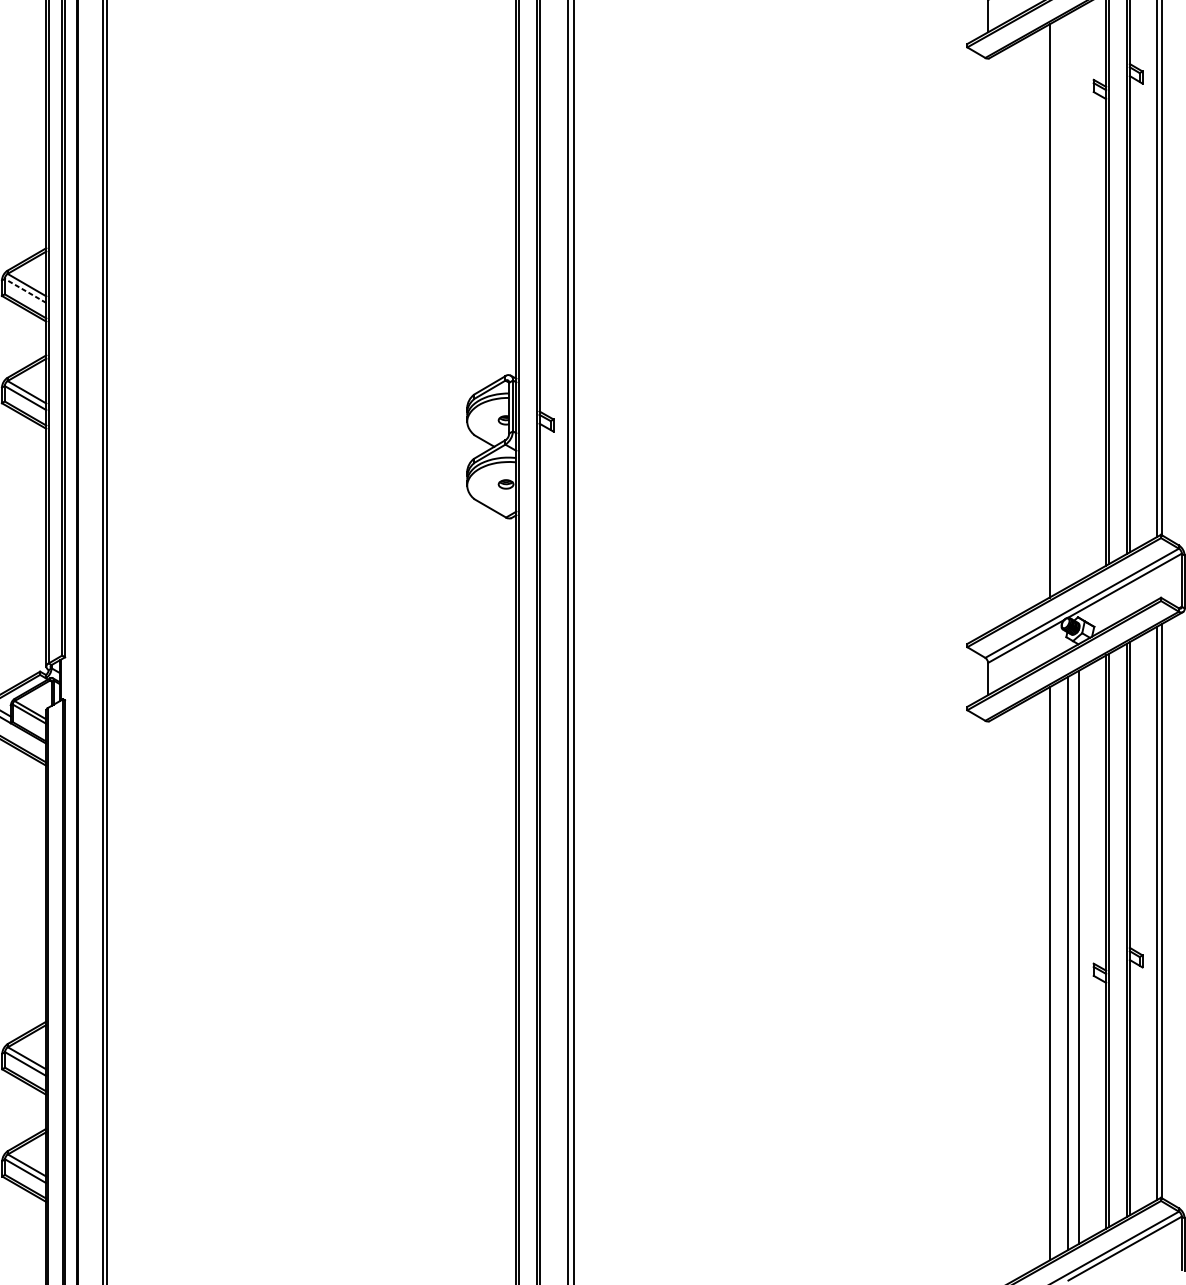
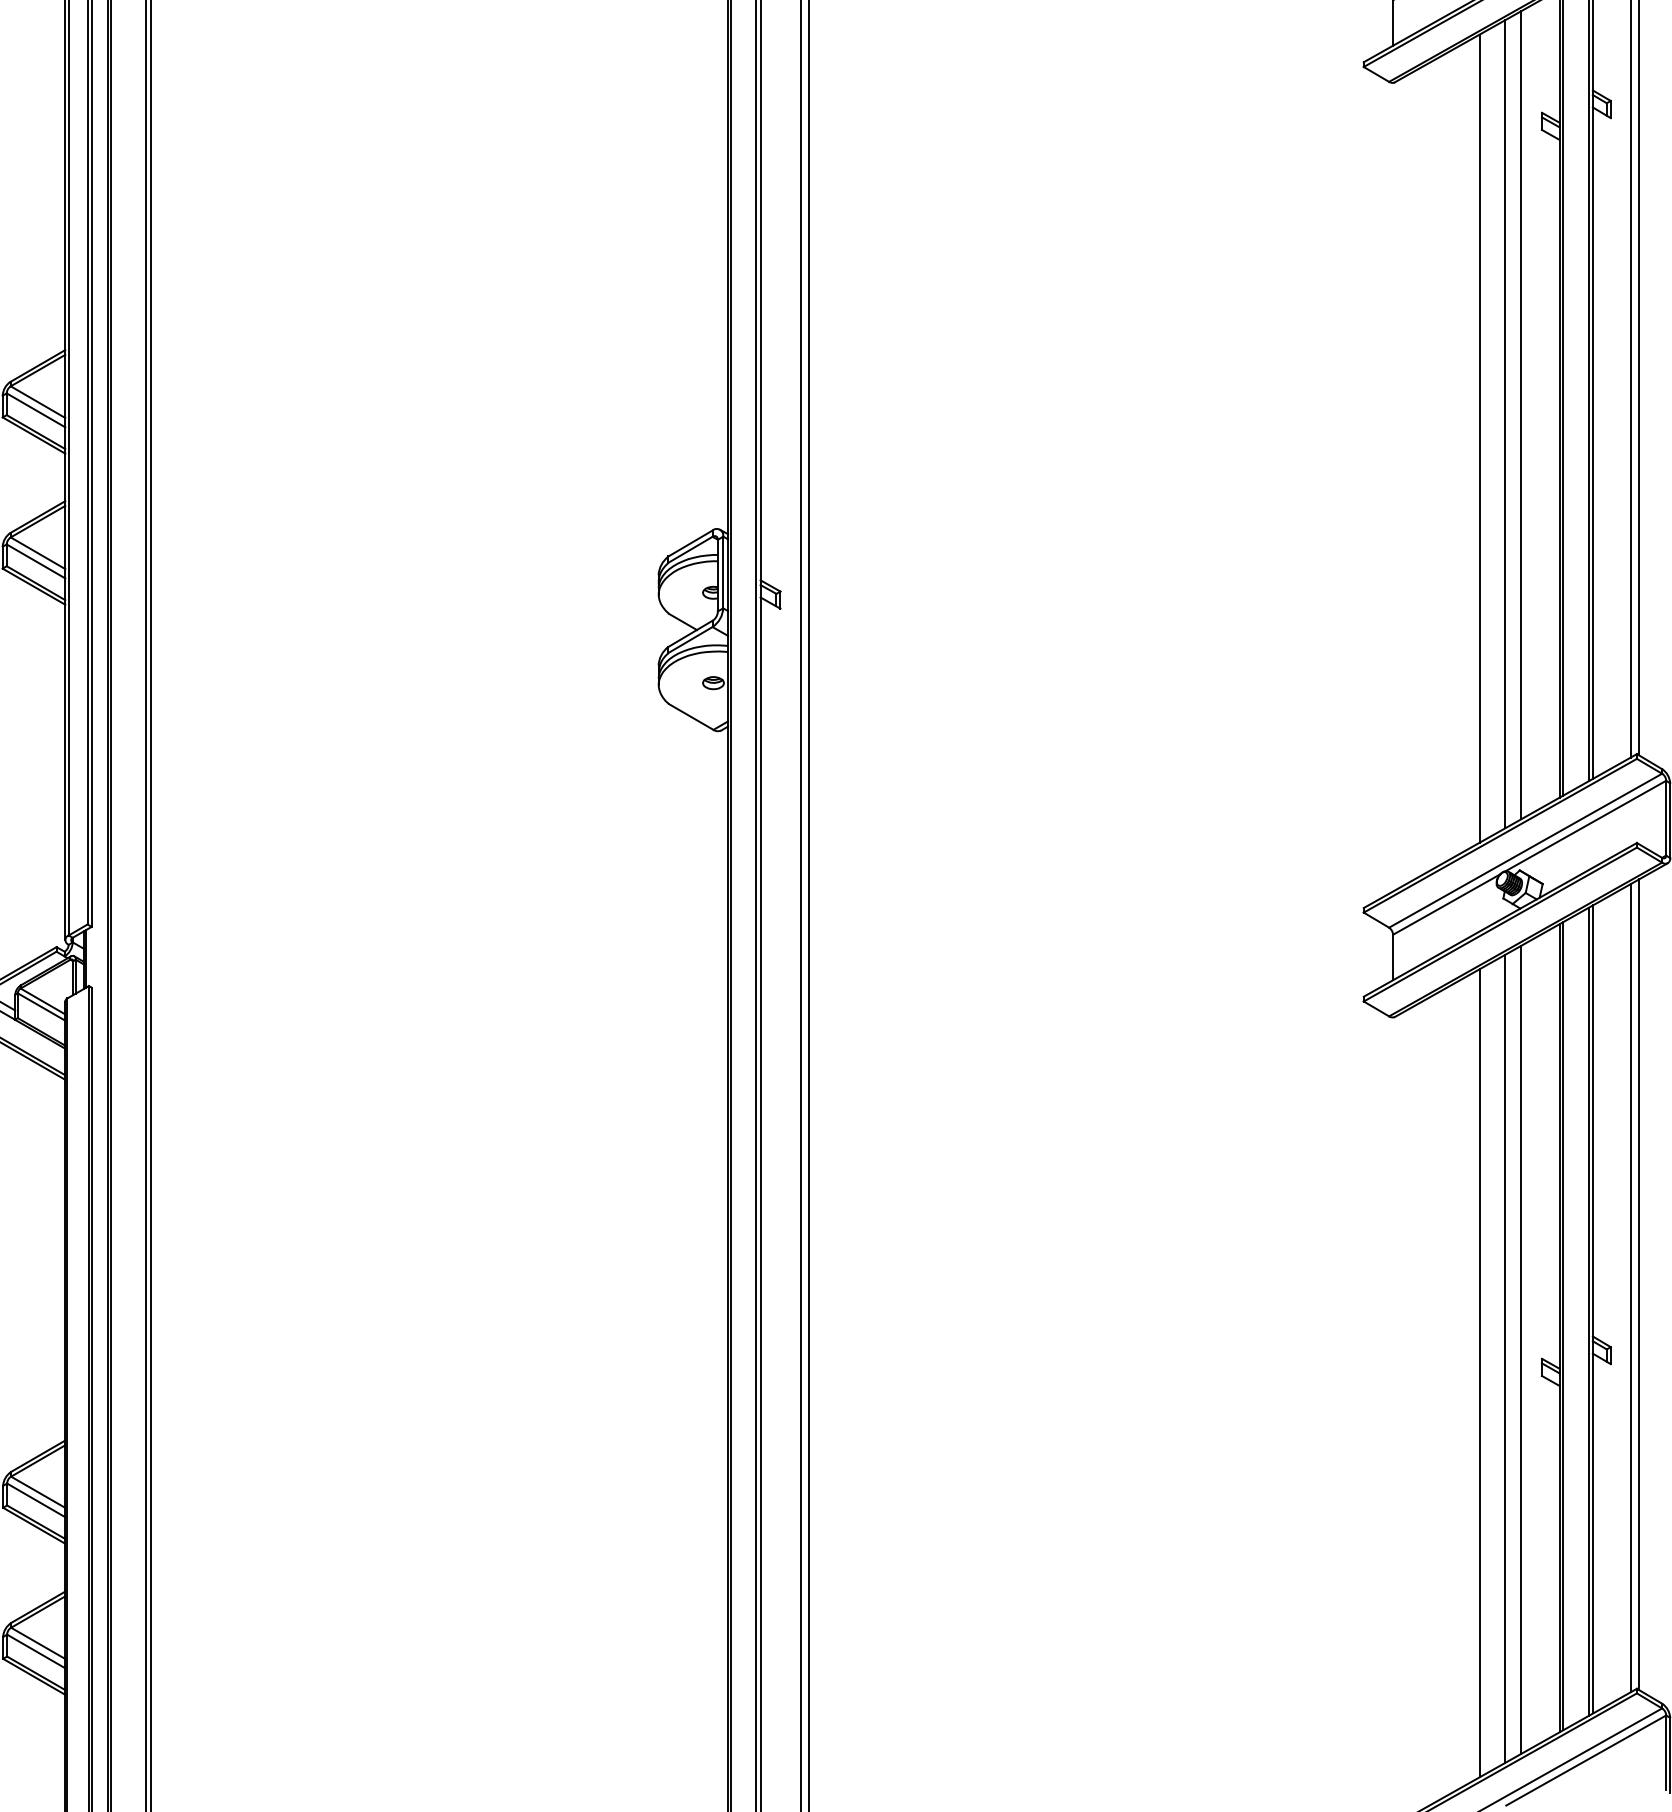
line: (25, 291) -> (36, 410), dashed -> solid
line: (1079, 294) -> (1521, 415), added
line: (1067, 300) -> (1505, 424), added

